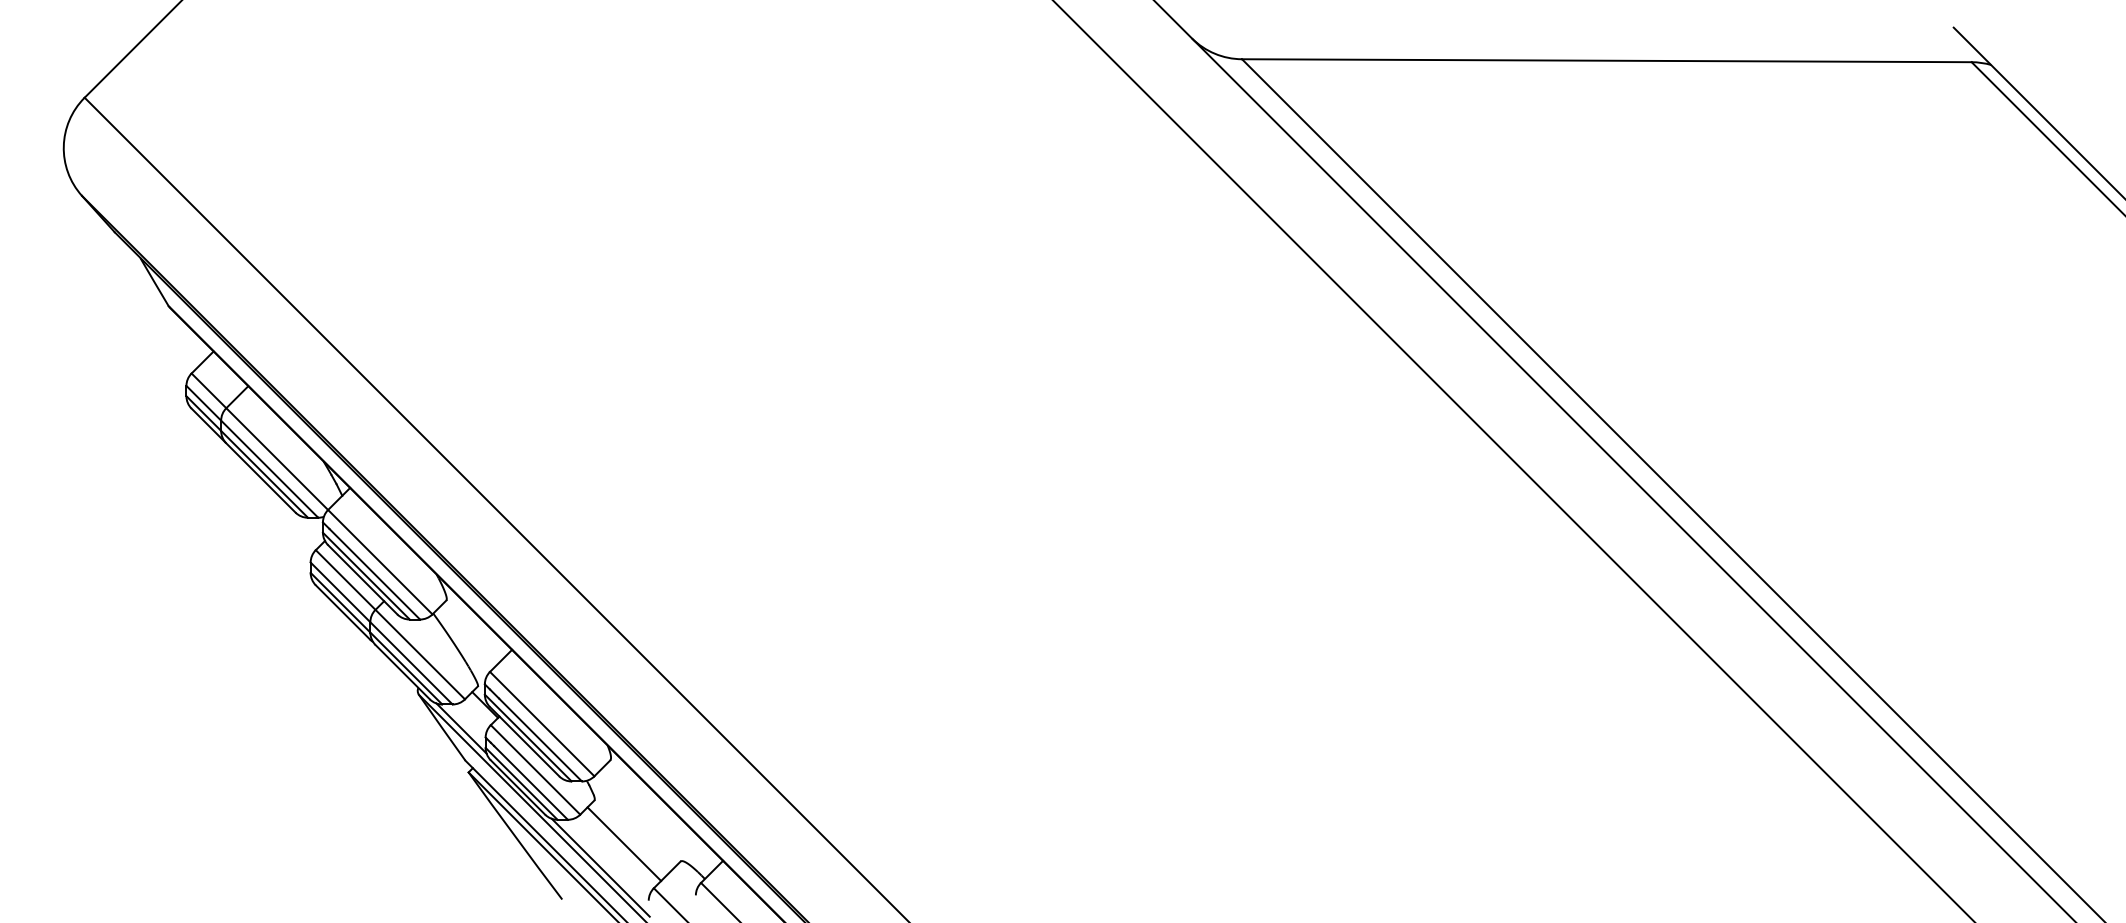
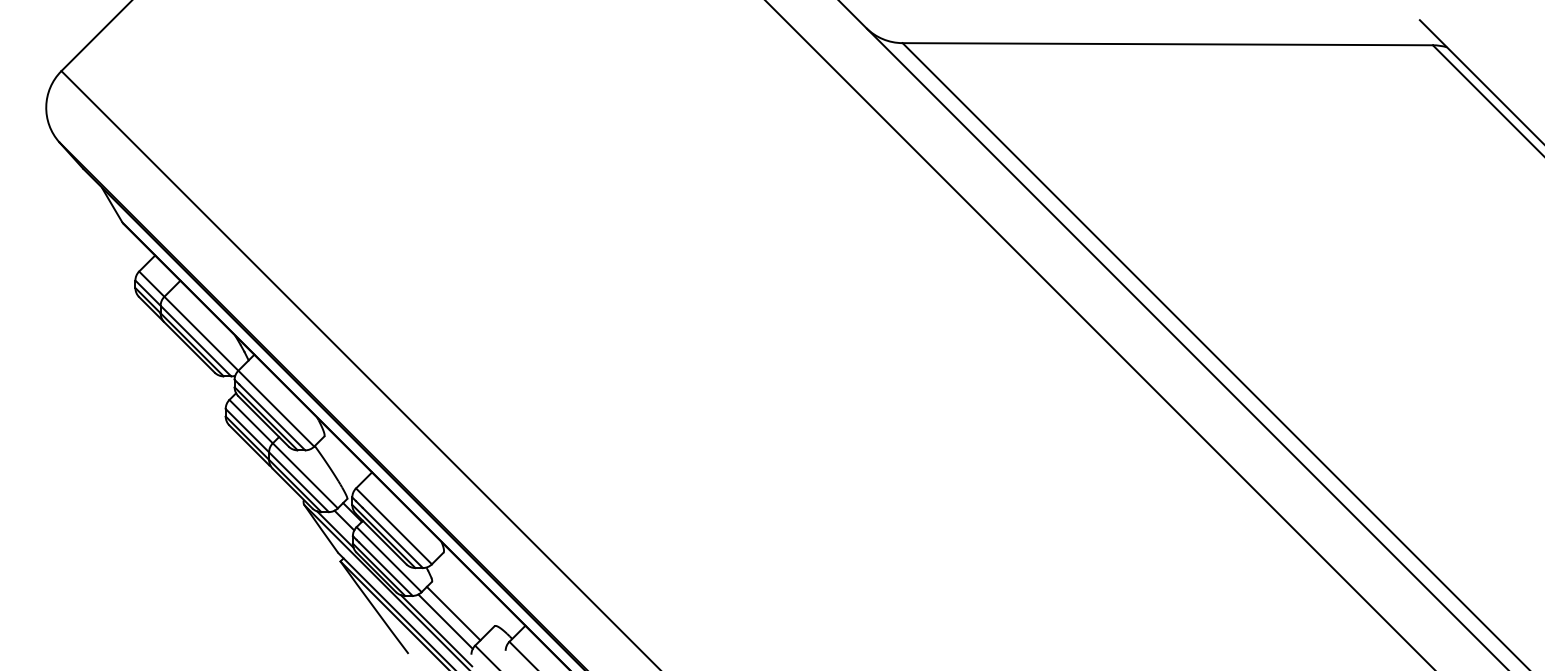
line: (473, 715) -> (344, 520), added
line: (612, 854) -> (445, 621), added

